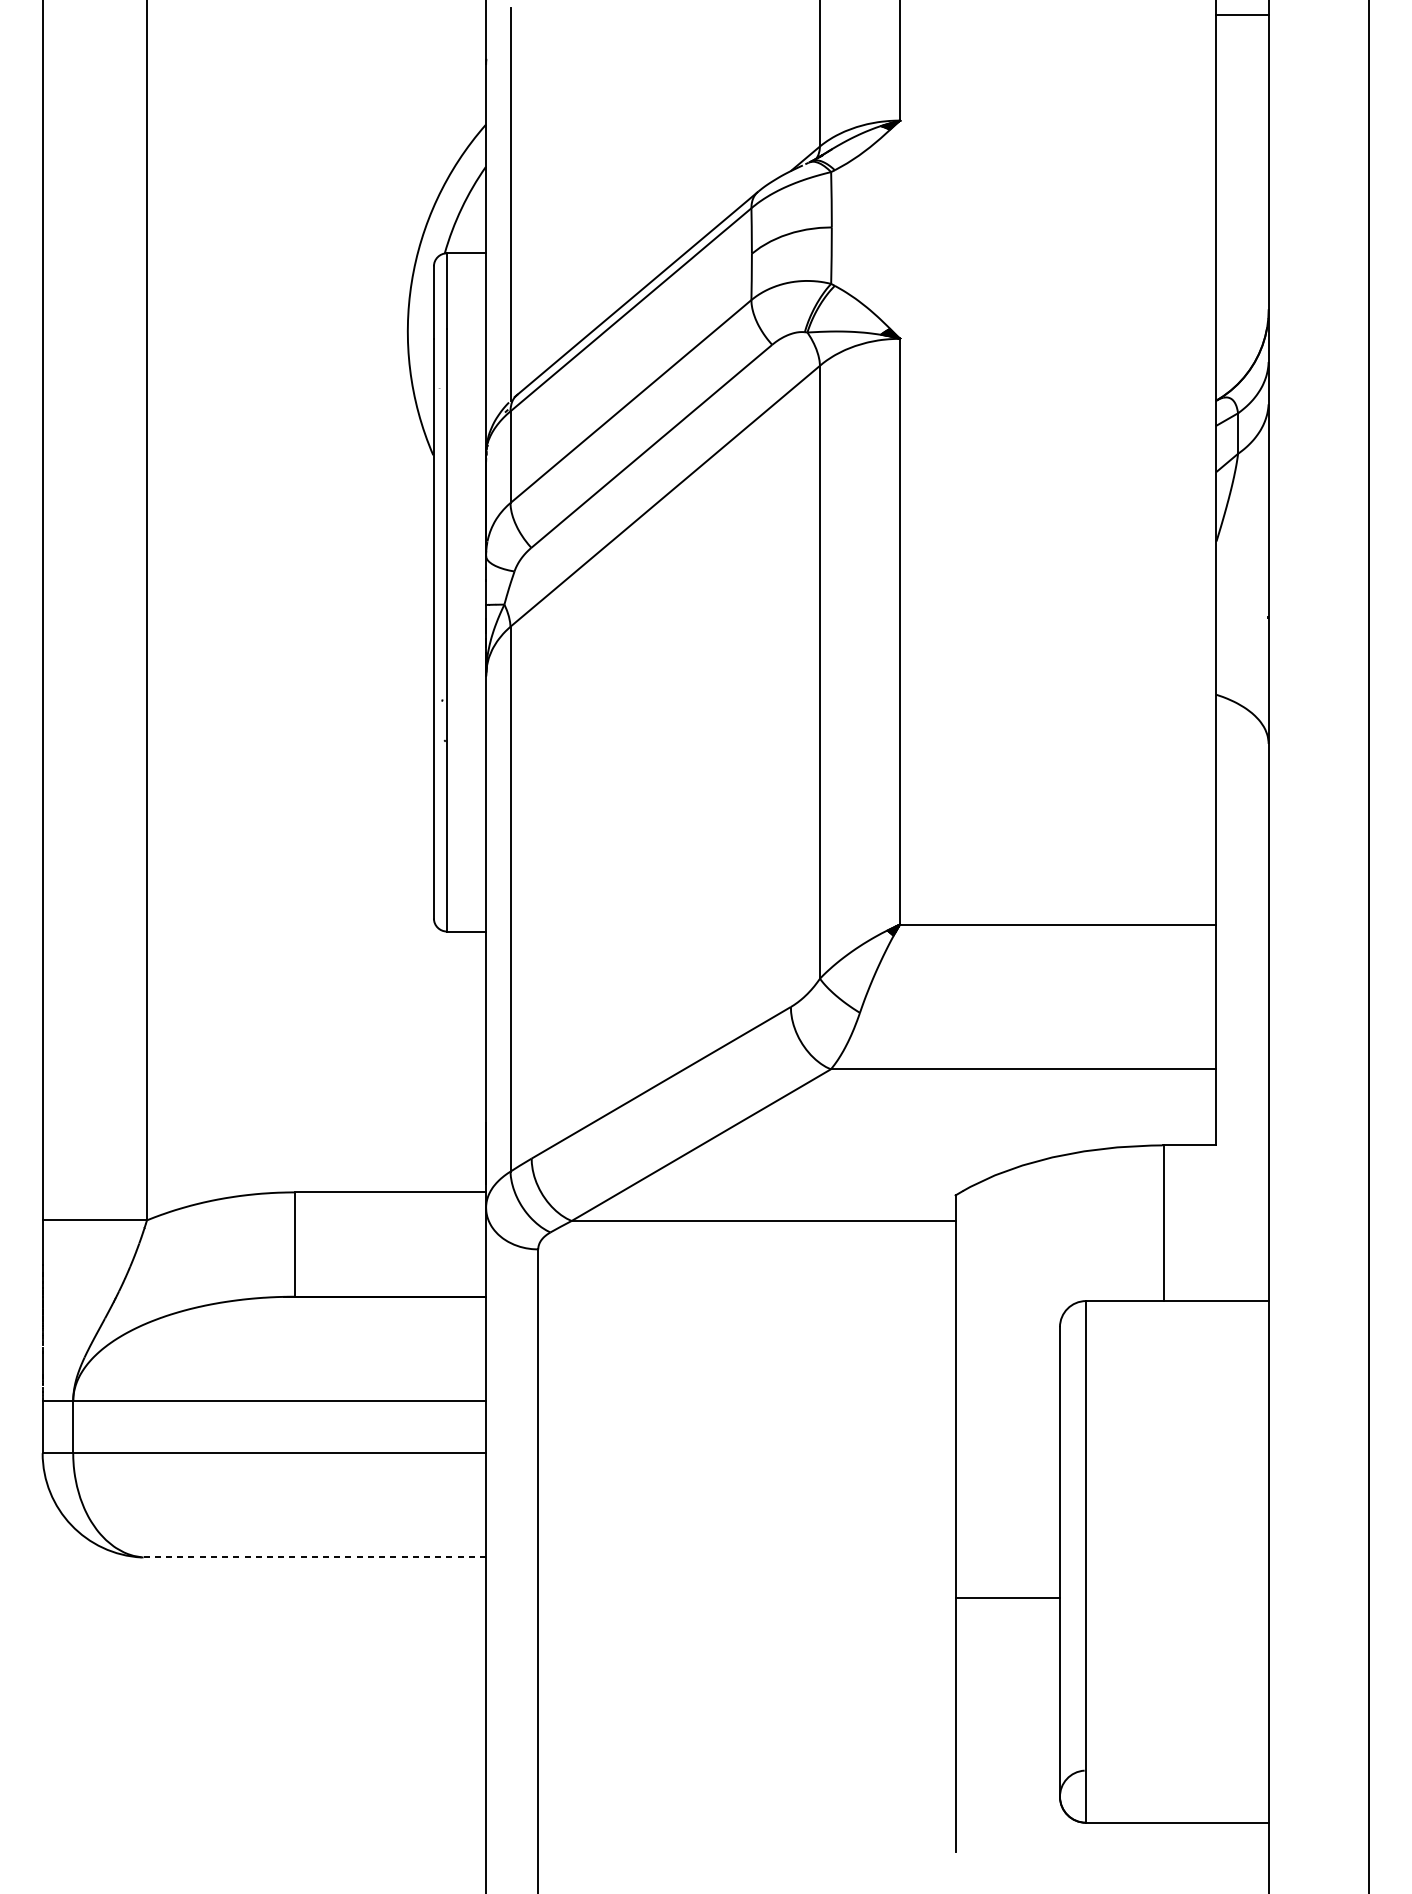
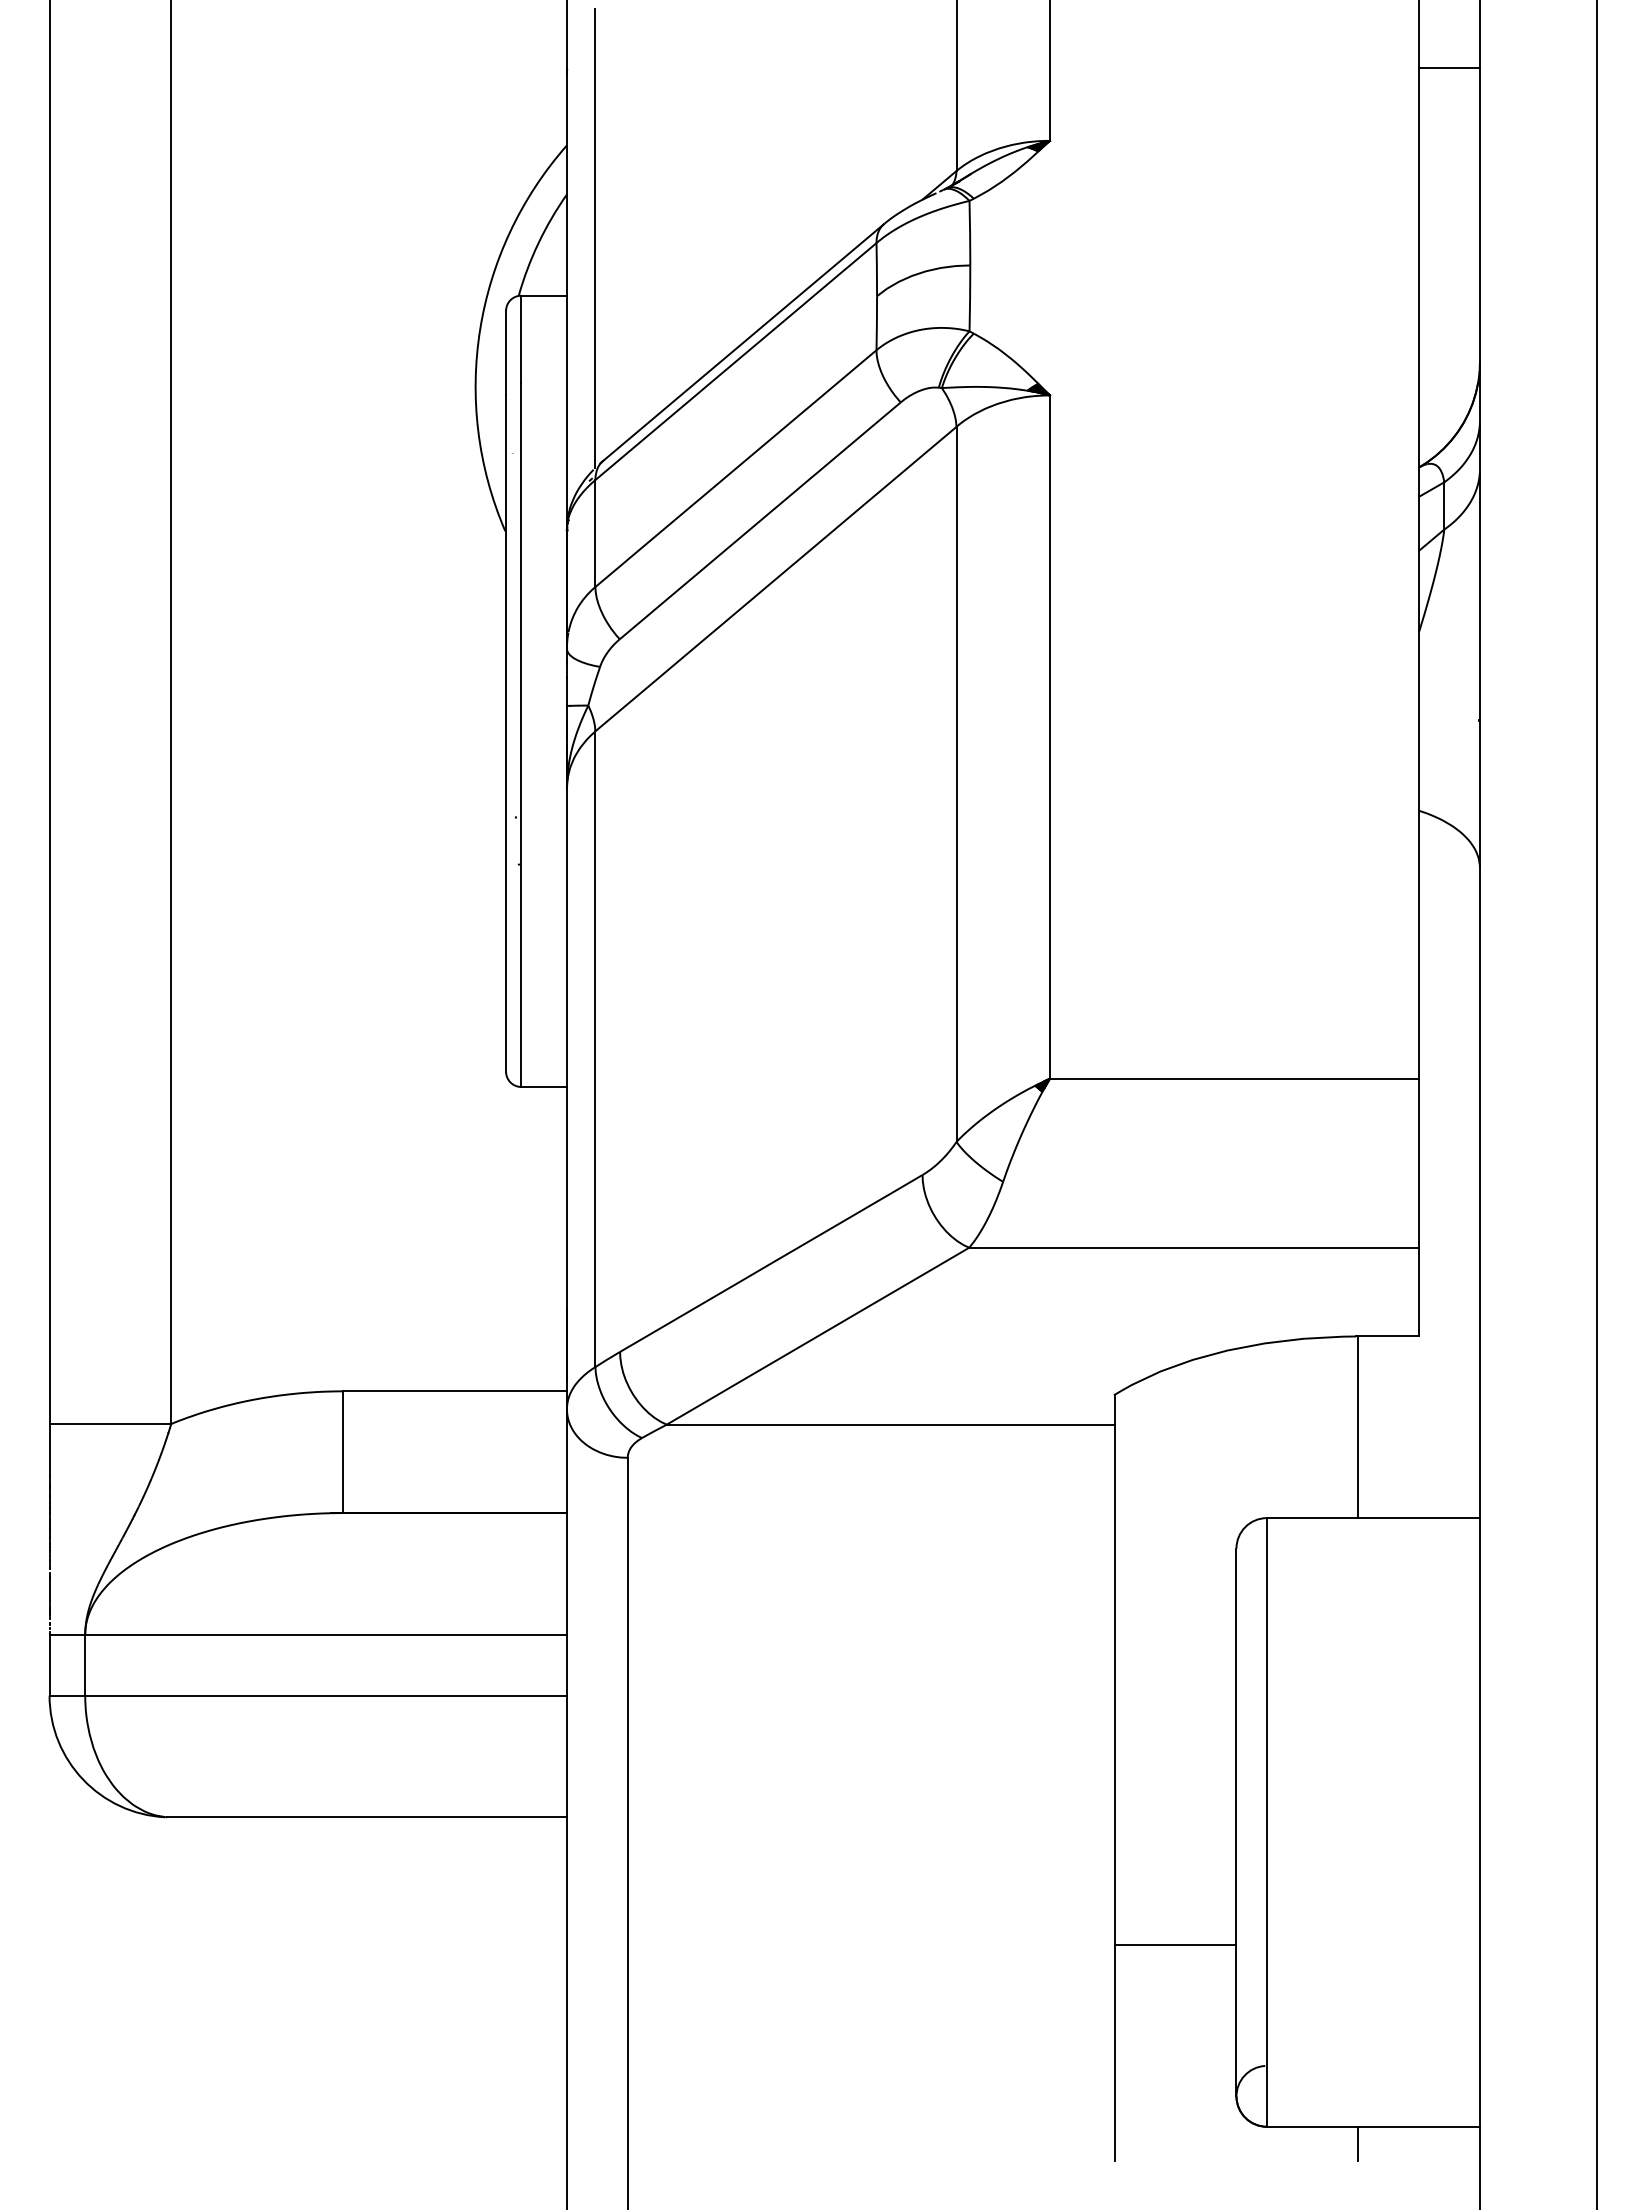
line: (1242, 14) -> (1449, 67), moved
line: (315, 1557) -> (367, 1817), dashed -> solid
line: (1007, 1597) -> (1175, 1944), moved
line: (1164, 1837) -> (1358, 2143), added

